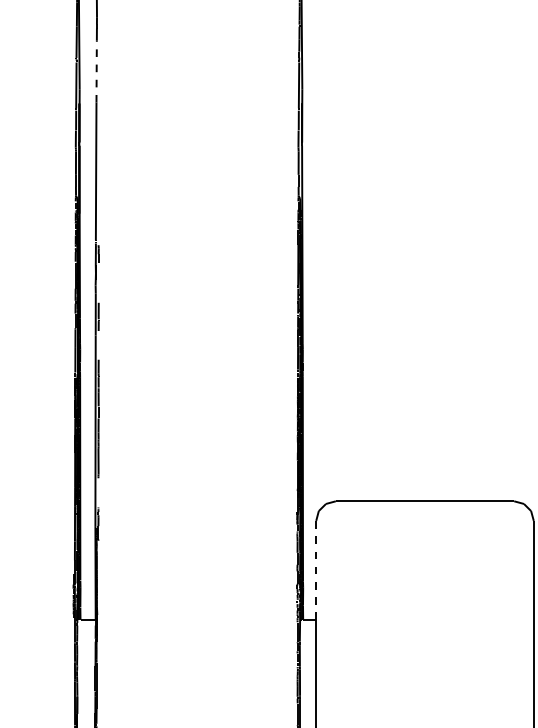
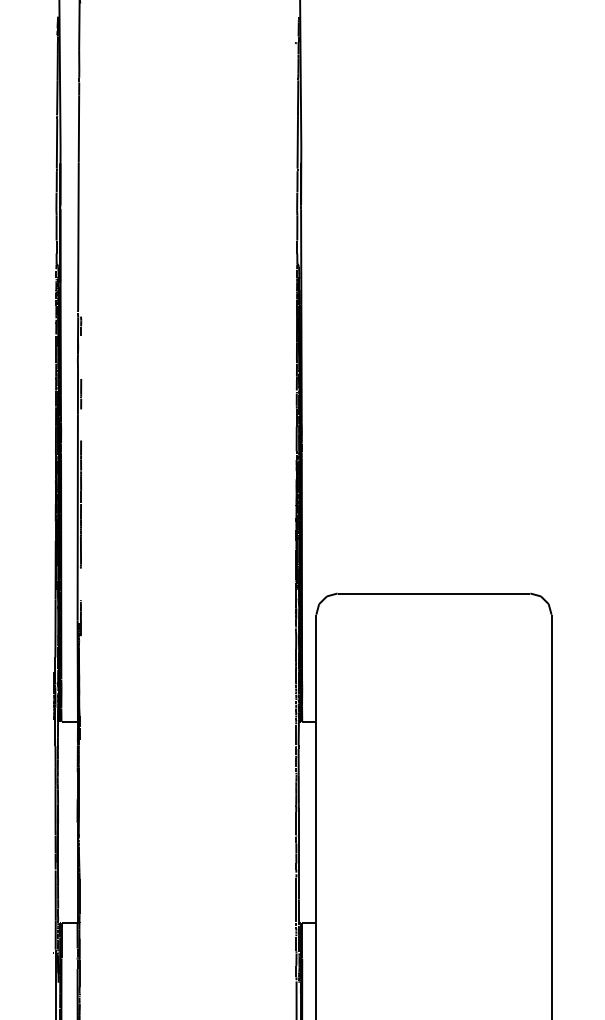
line: (96, 71) -> (78, 128), dashed -> solid
line: (316, 570) -> (316, 668), dashed -> solid

